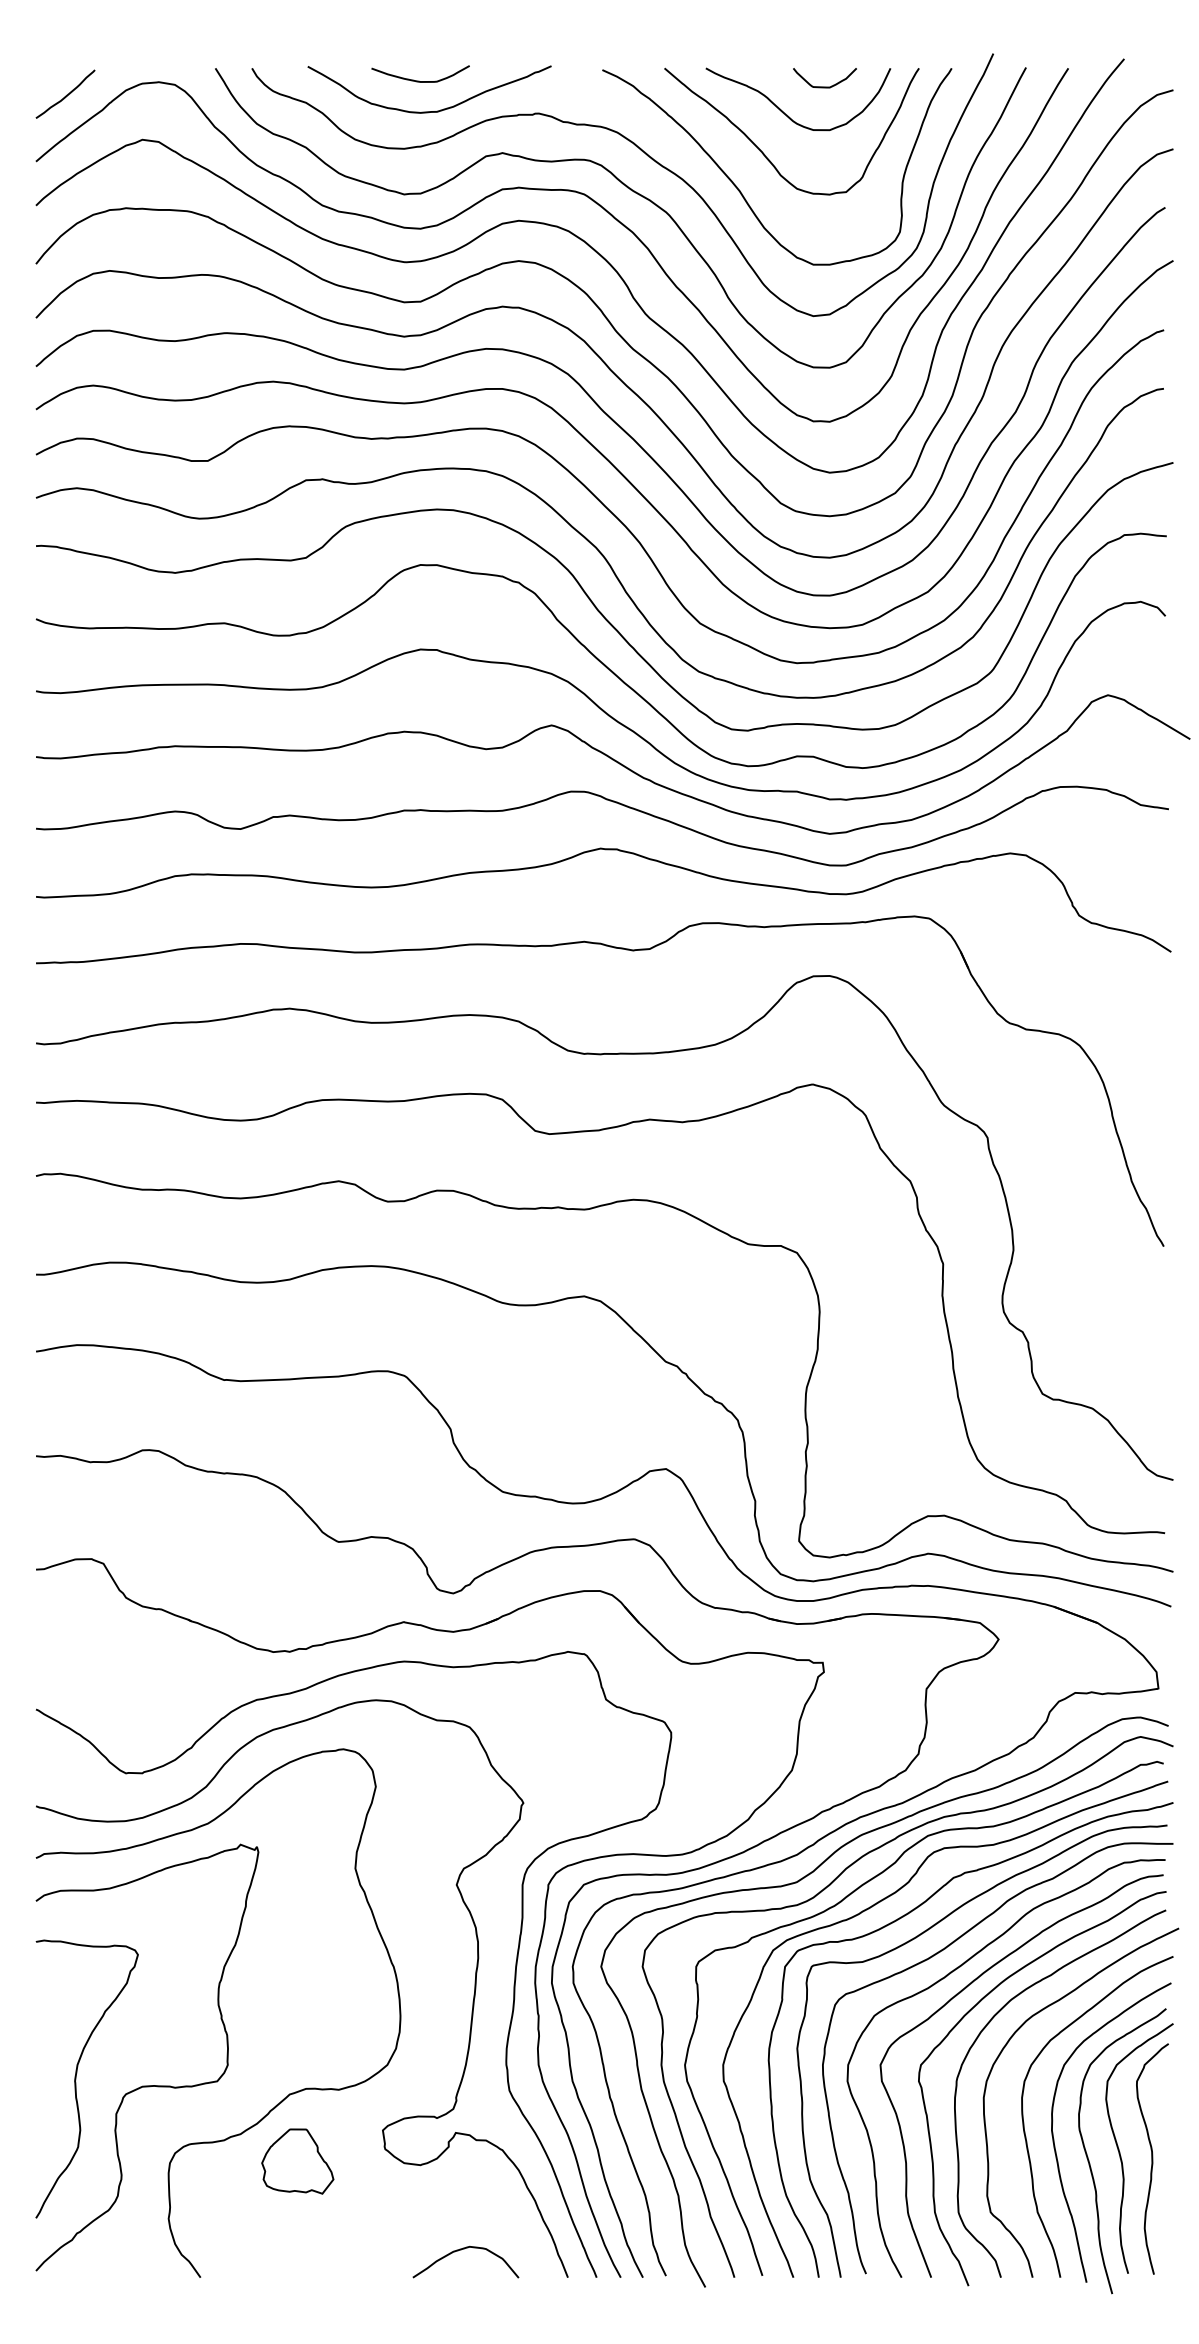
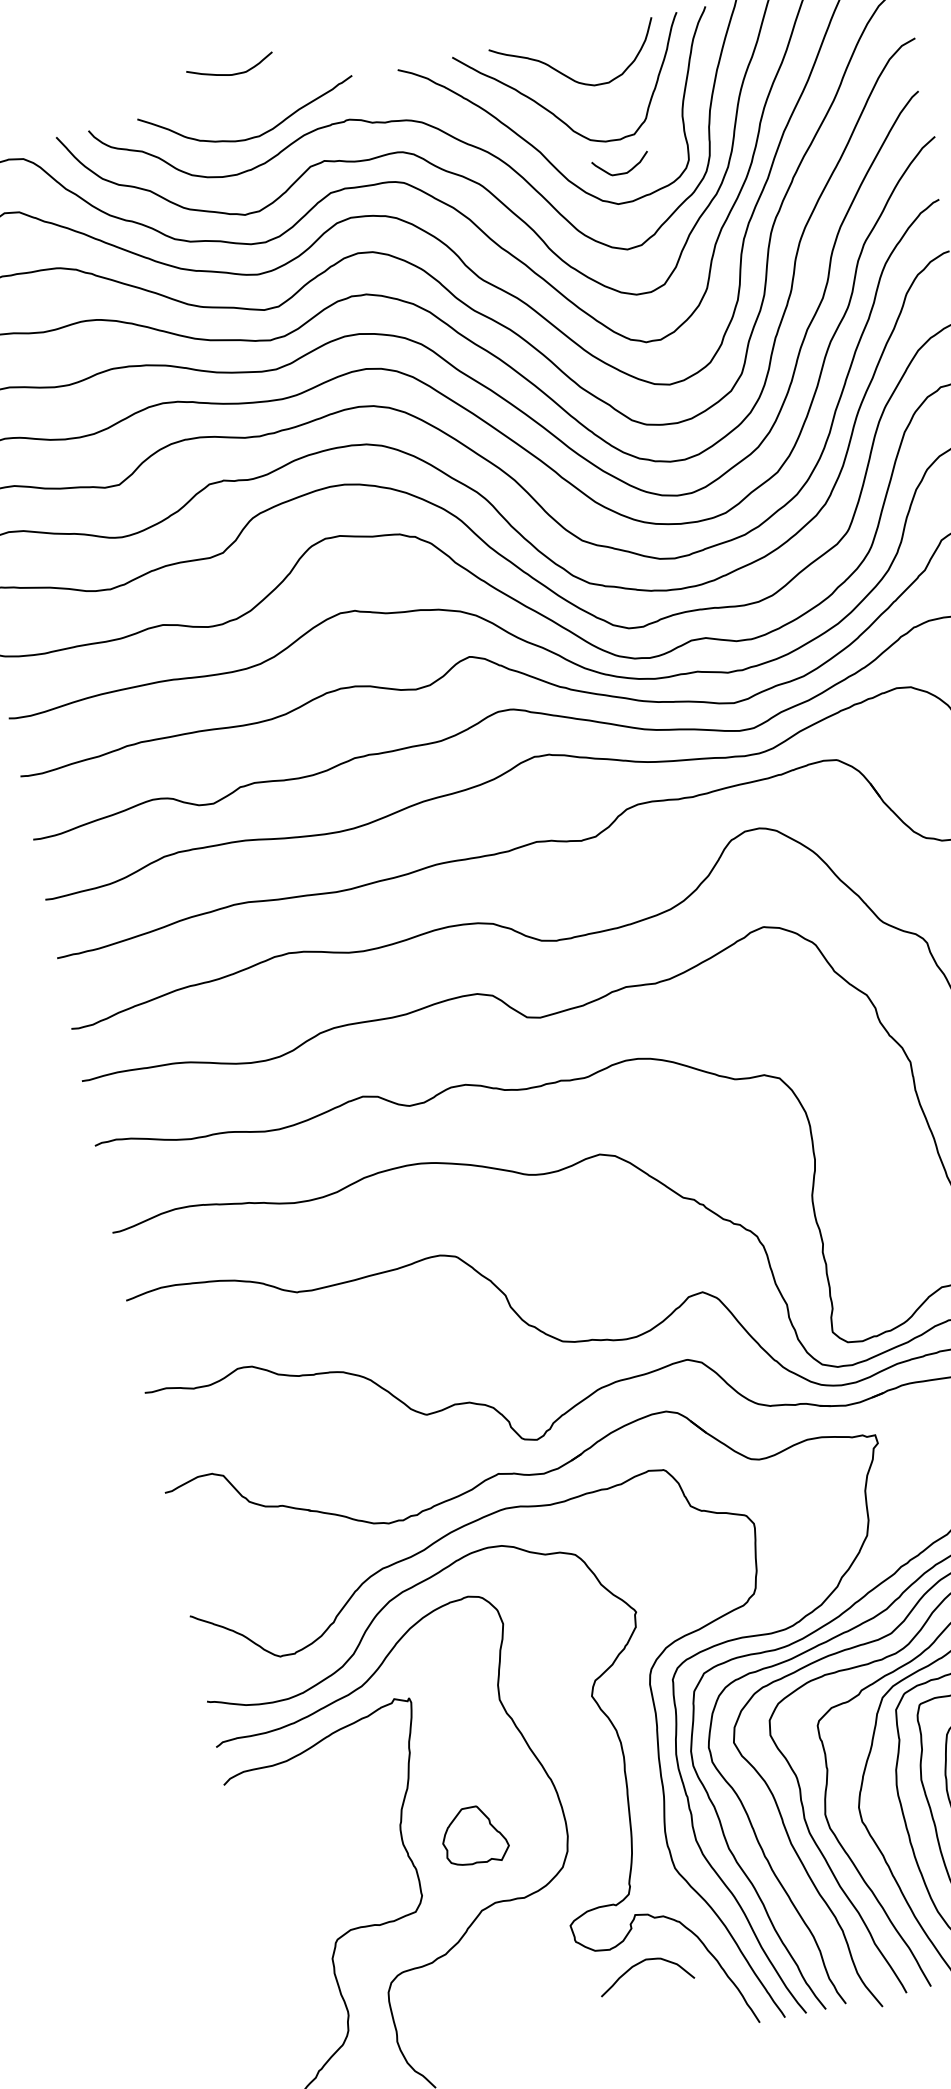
curve: (419, 80) -> (230, 73), moved
curve: (824, 86) -> (622, 172), moved
curve: (76, 2078) -> (291, 1934), removed
part: (297, 2161) -> (474, 1836), moved
curve: (461, 2250) -> (639, 1964), moved

